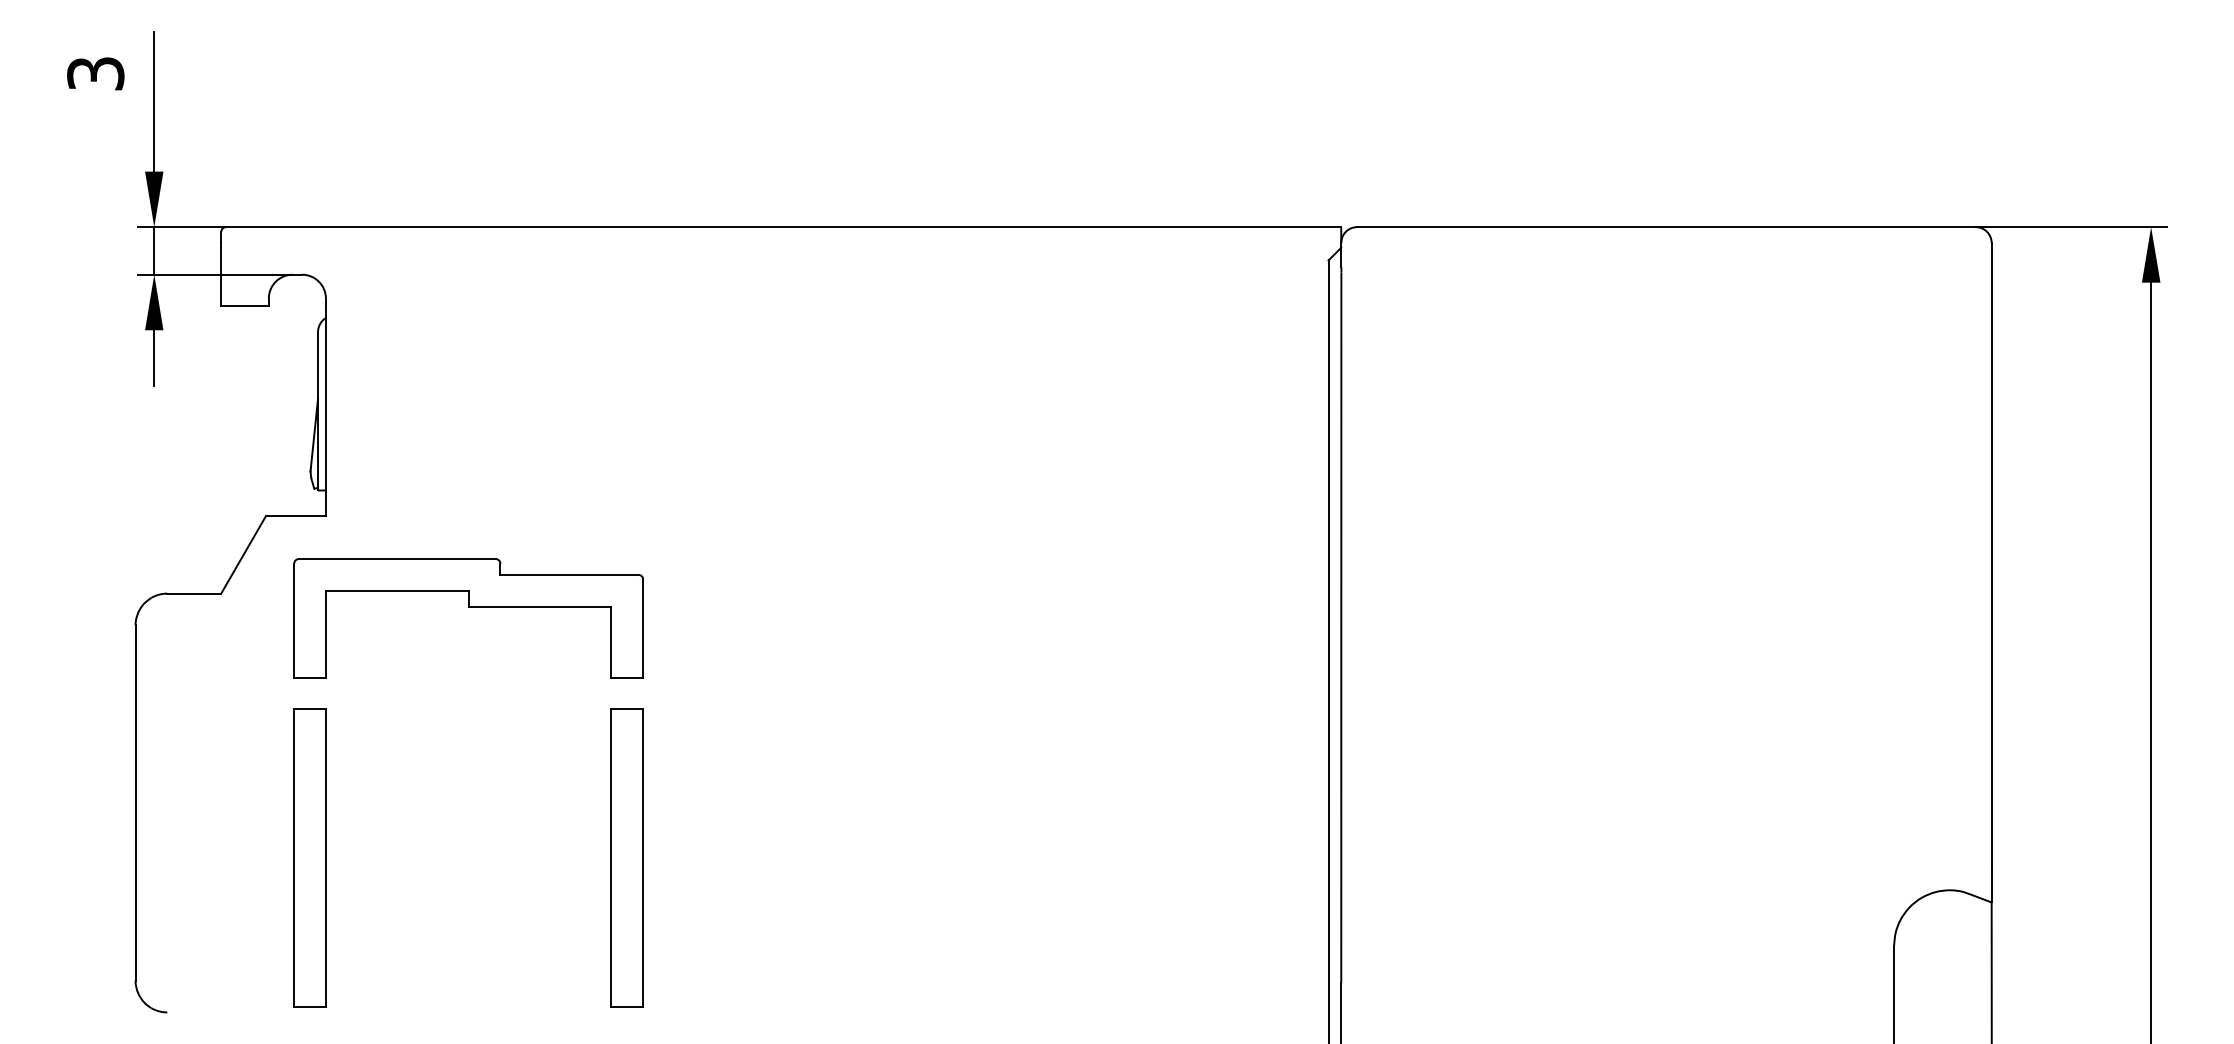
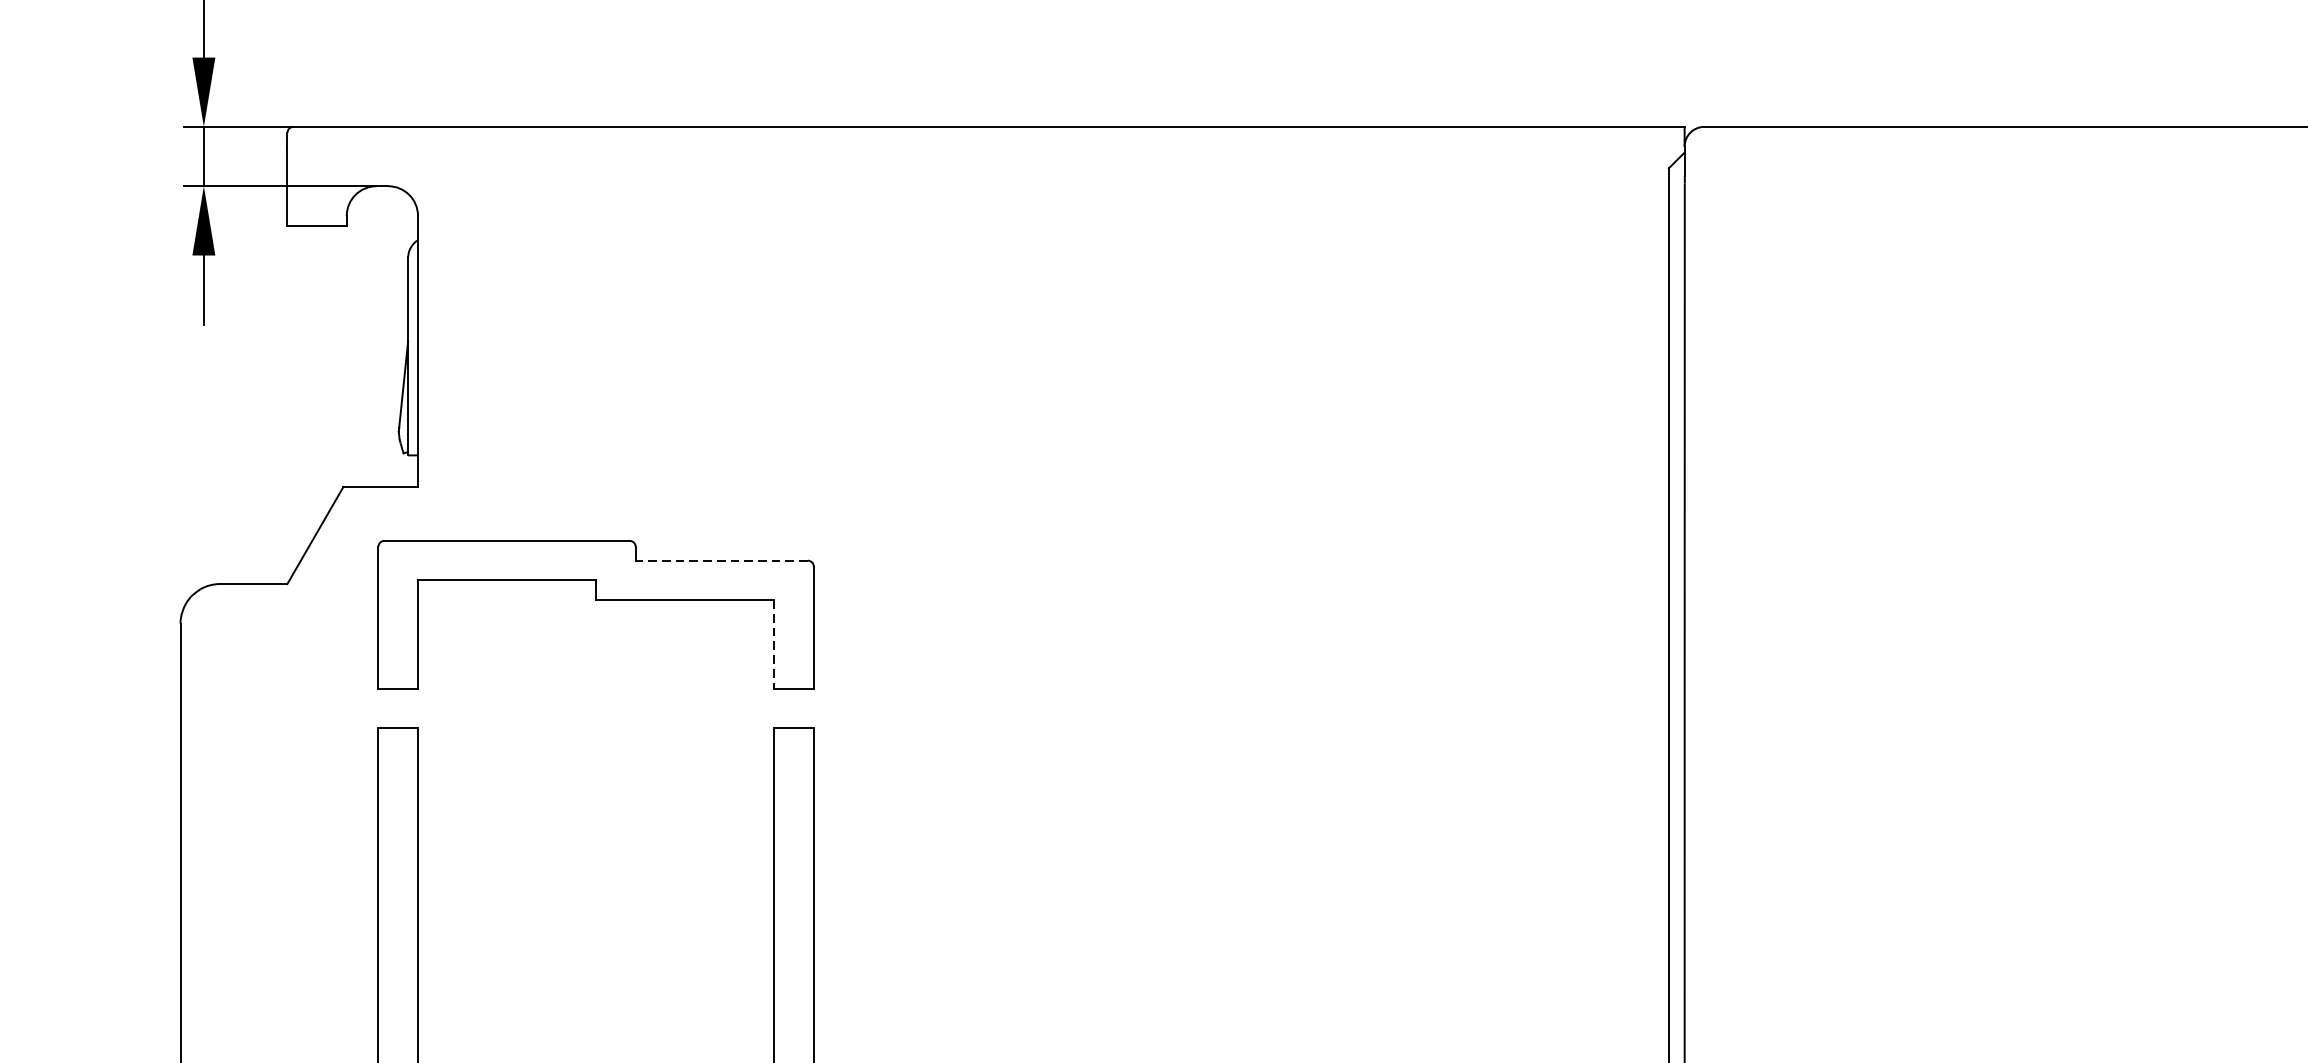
line: (568, 574) -> (720, 560), solid -> dashed
line: (611, 642) -> (774, 645), solid -> dashed

